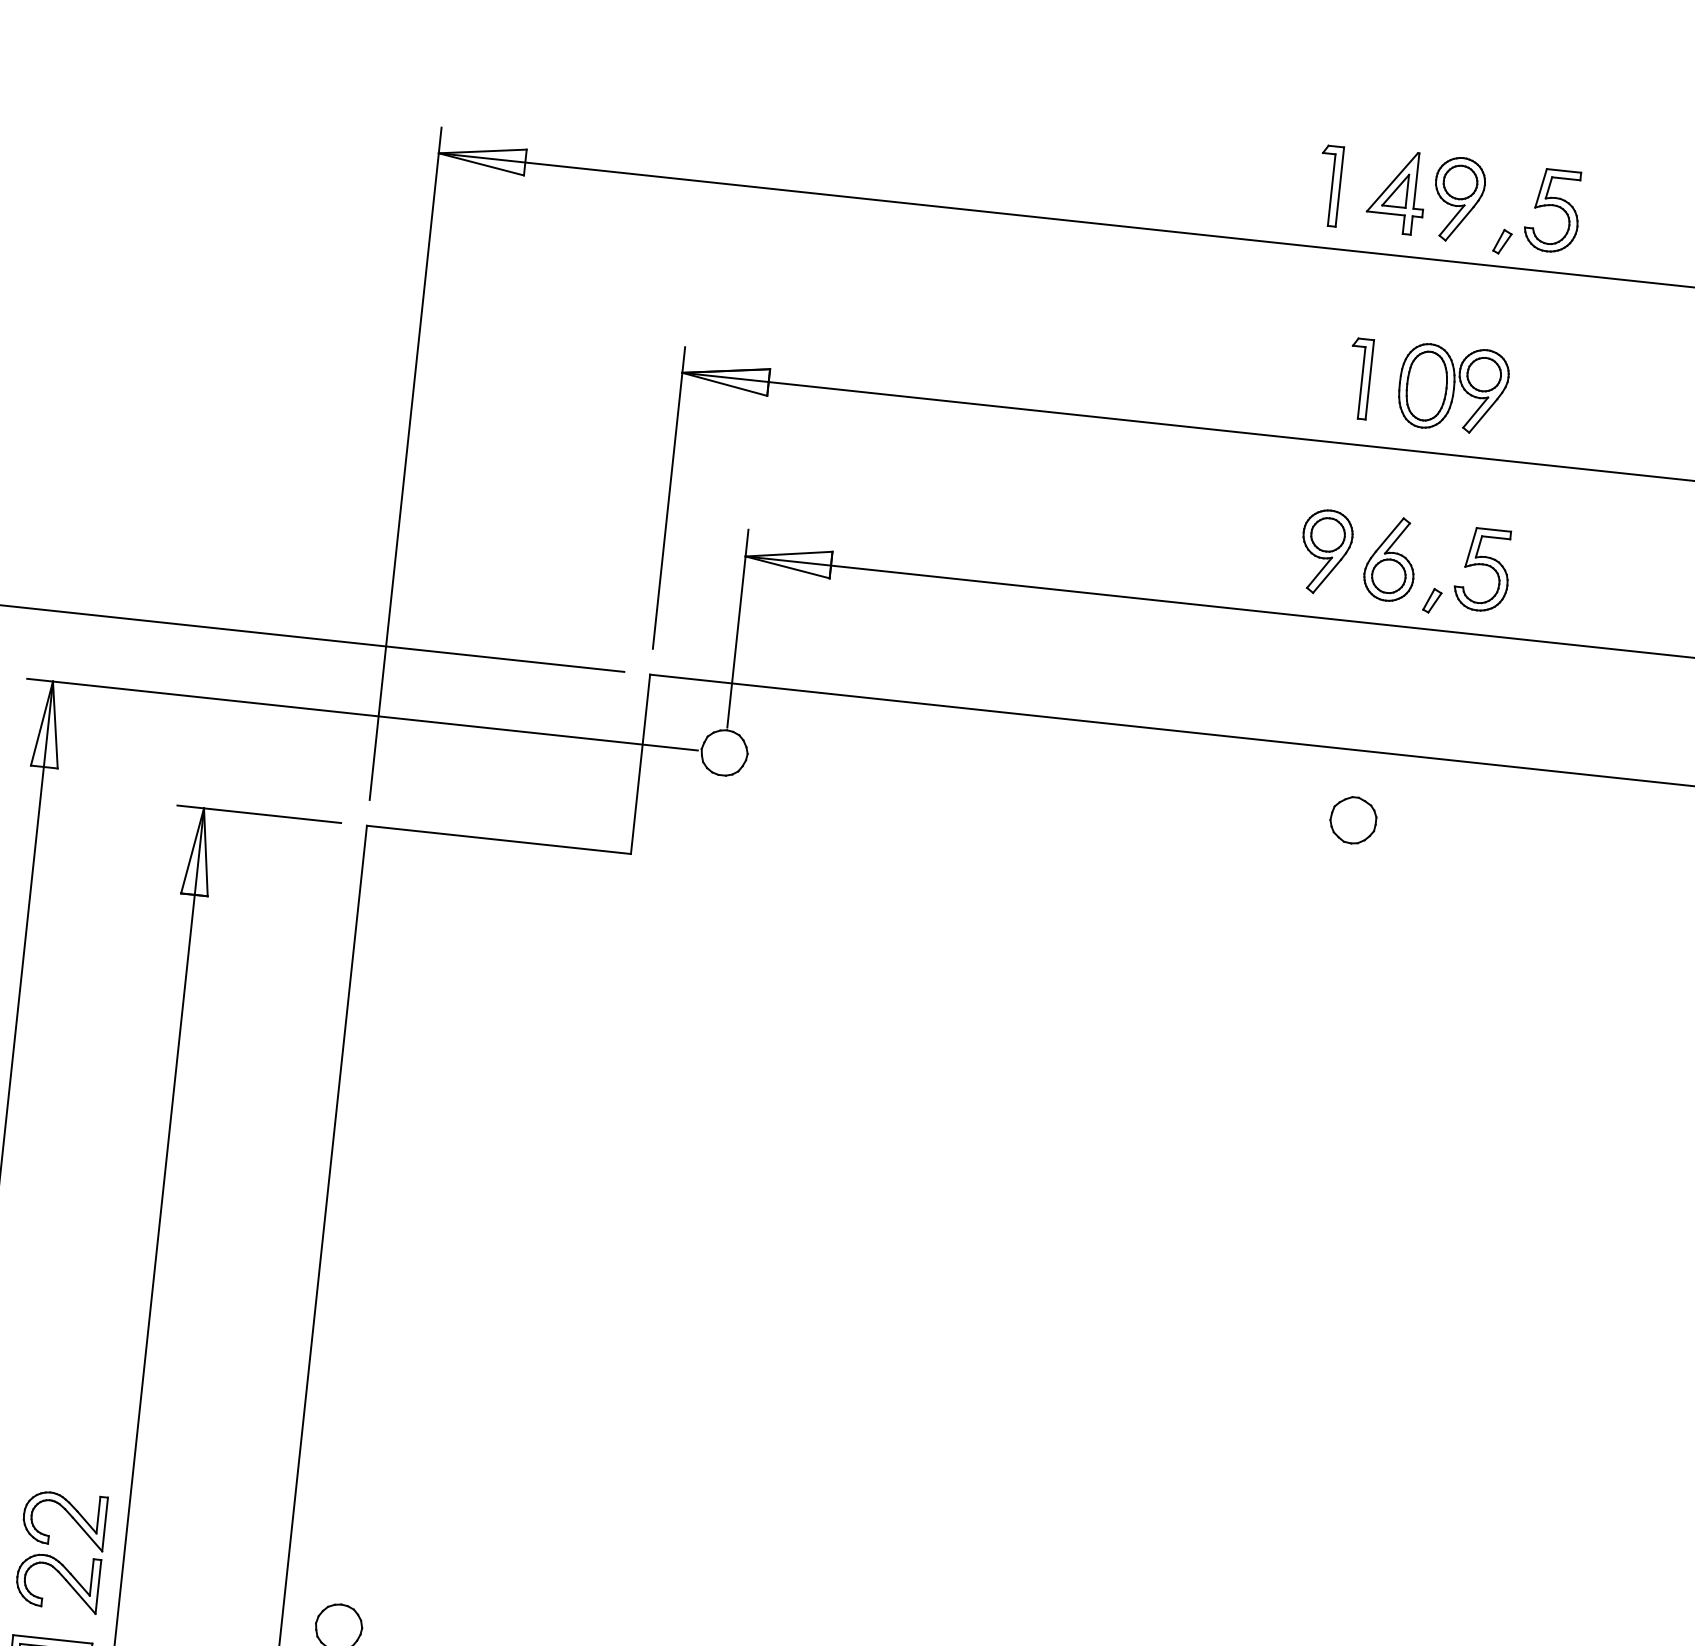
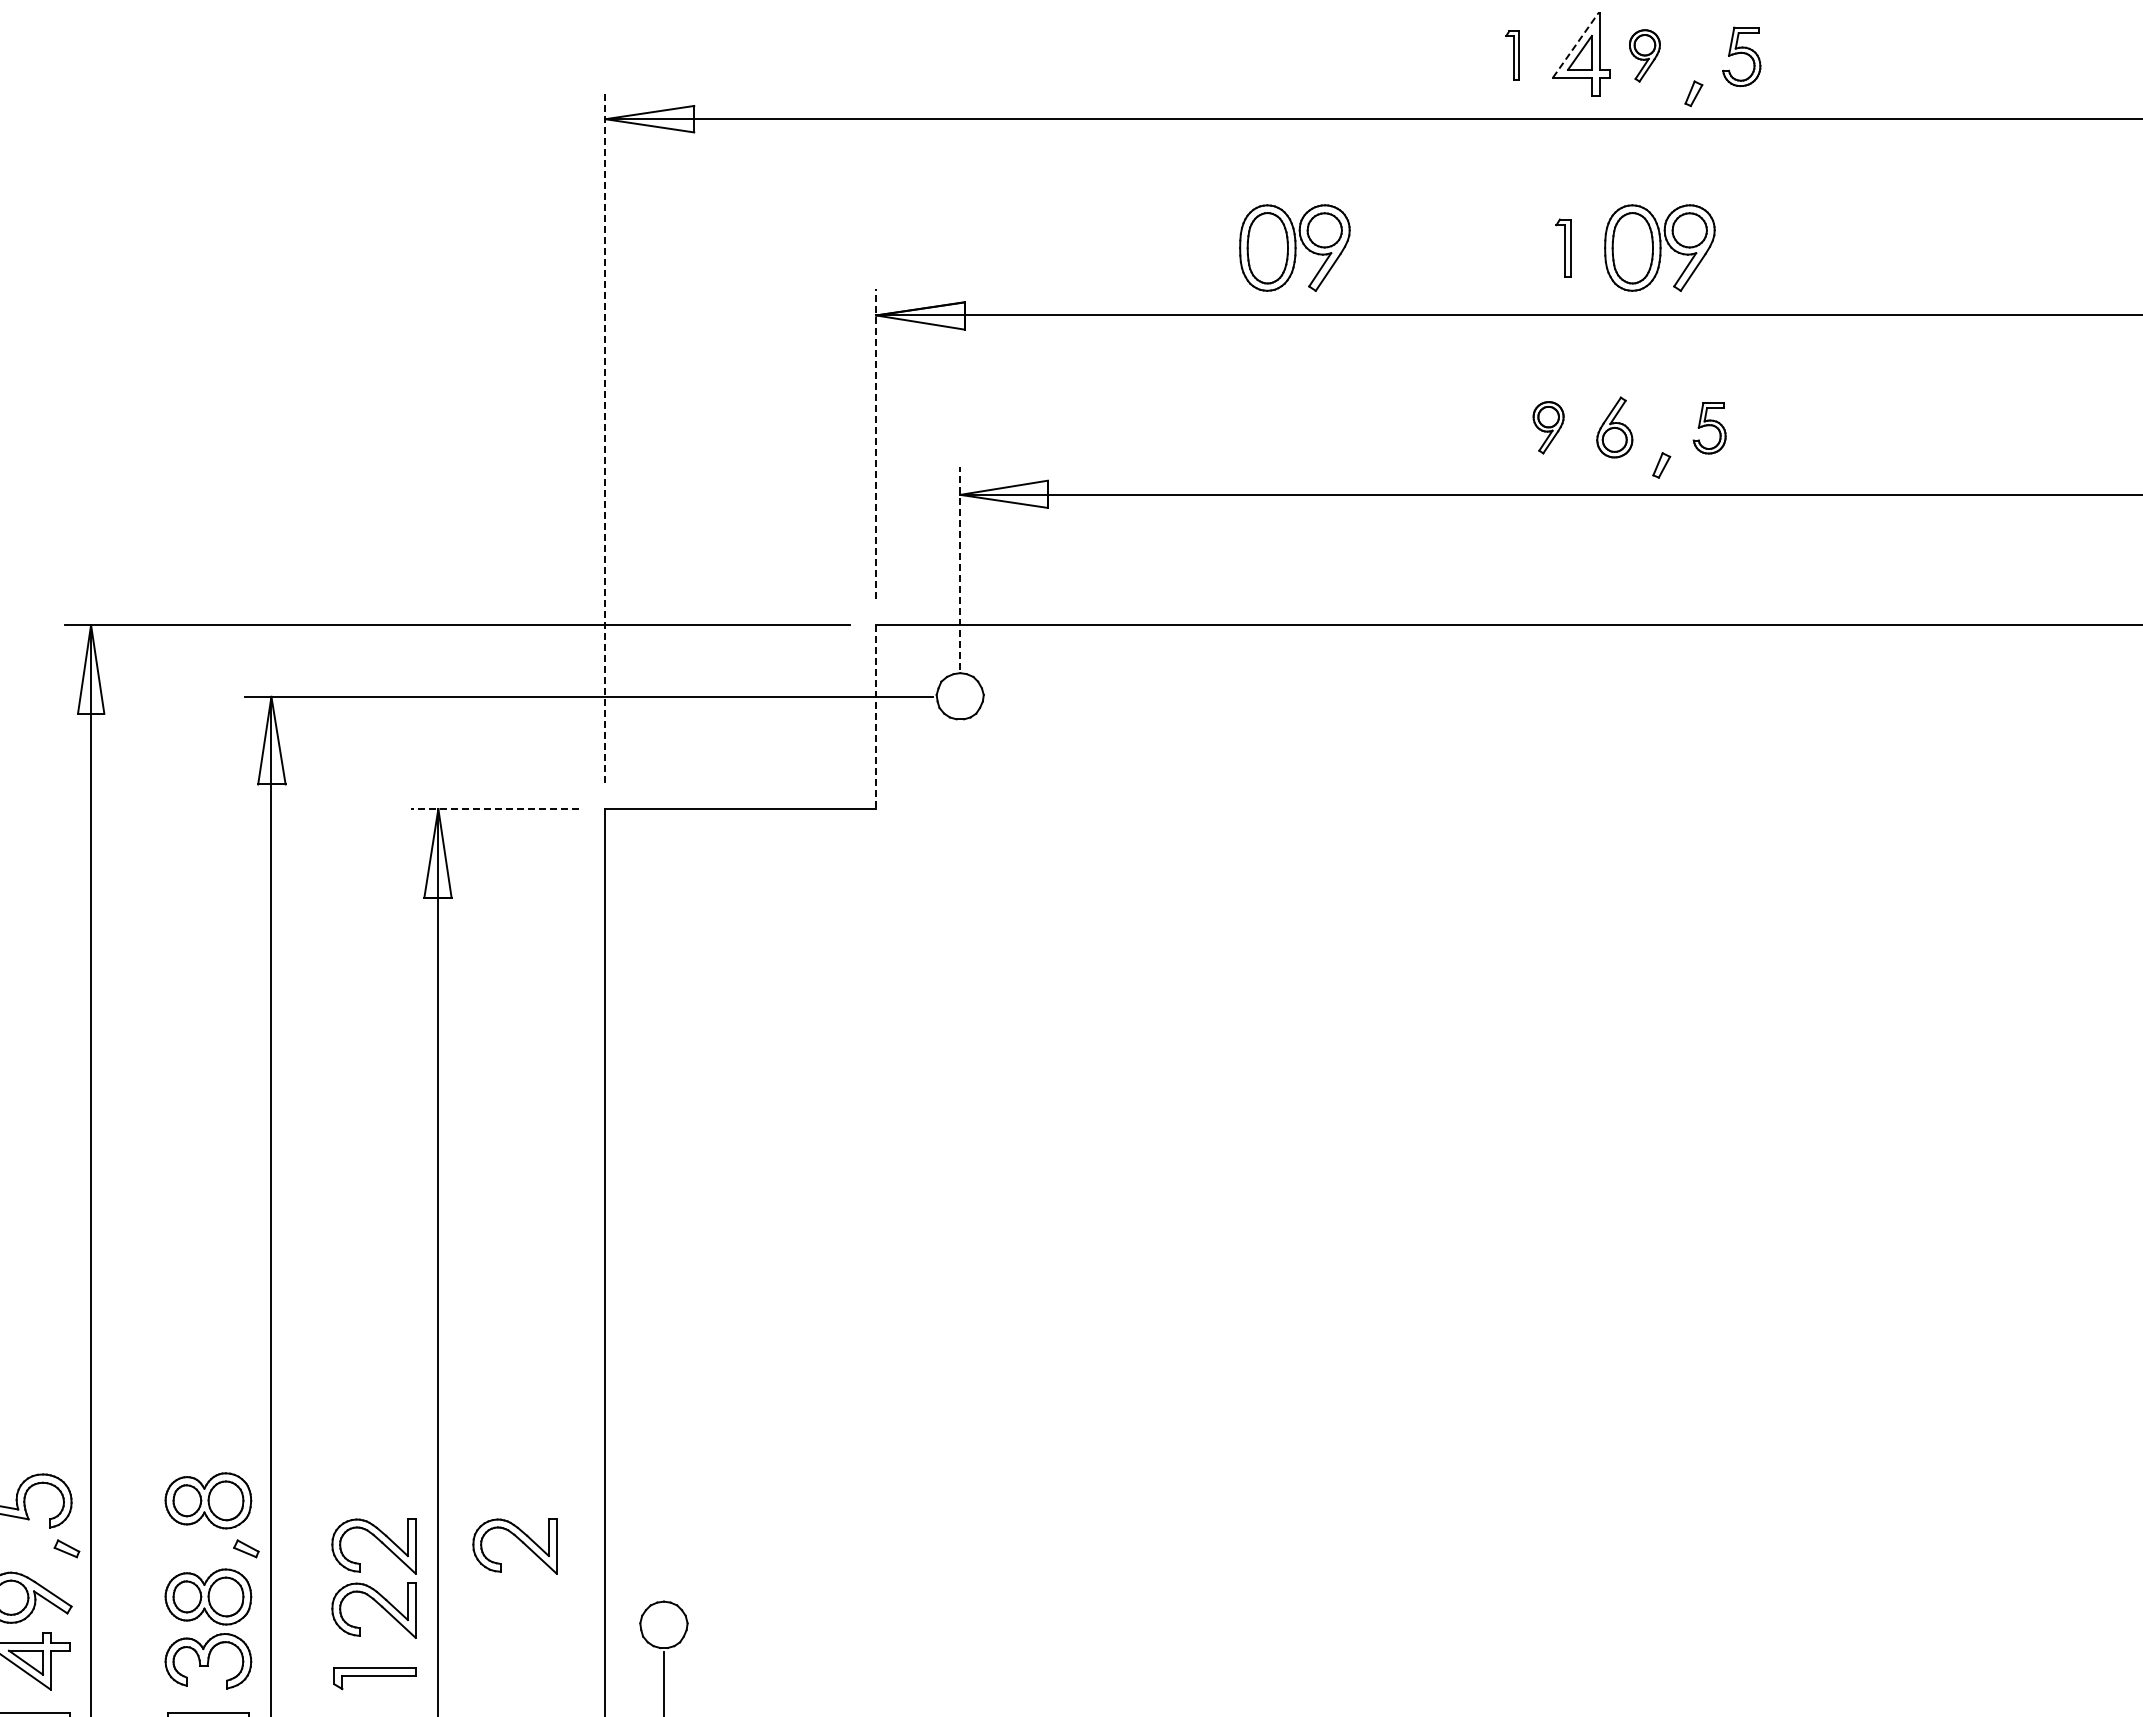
line: (1393, 181) -> (1576, 44), solid -> dashed
part: (1329, 185) -> (1512, 55), size x0.6
part: (1458, 199) -> (1644, 55), size x0.6
part: (1552, 210) -> (1741, 56), size x0.7
part: (1097, 350) -> (1294, 247), added
part: (1359, 378) -> (1563, 247), size x0.7
line: (405, 463) -> (605, 437), solid -> dashed
line: (669, 497) -> (876, 443), solid -> dashed
part: (1326, 552) -> (1548, 427), size x0.6
part: (1390, 558) -> (1614, 427), size x0.7
part: (1482, 569) -> (1709, 428), size x0.6
line: (738, 628) -> (960, 568), solid -> dashed
line: (640, 764) -> (876, 717), solid -> dashed
line: (259, 814) -> (495, 809), solid -> dashed
part: (1353, 820) -> (1605, 696), removed
part: (206, 1529) -> (519, 1540), added

